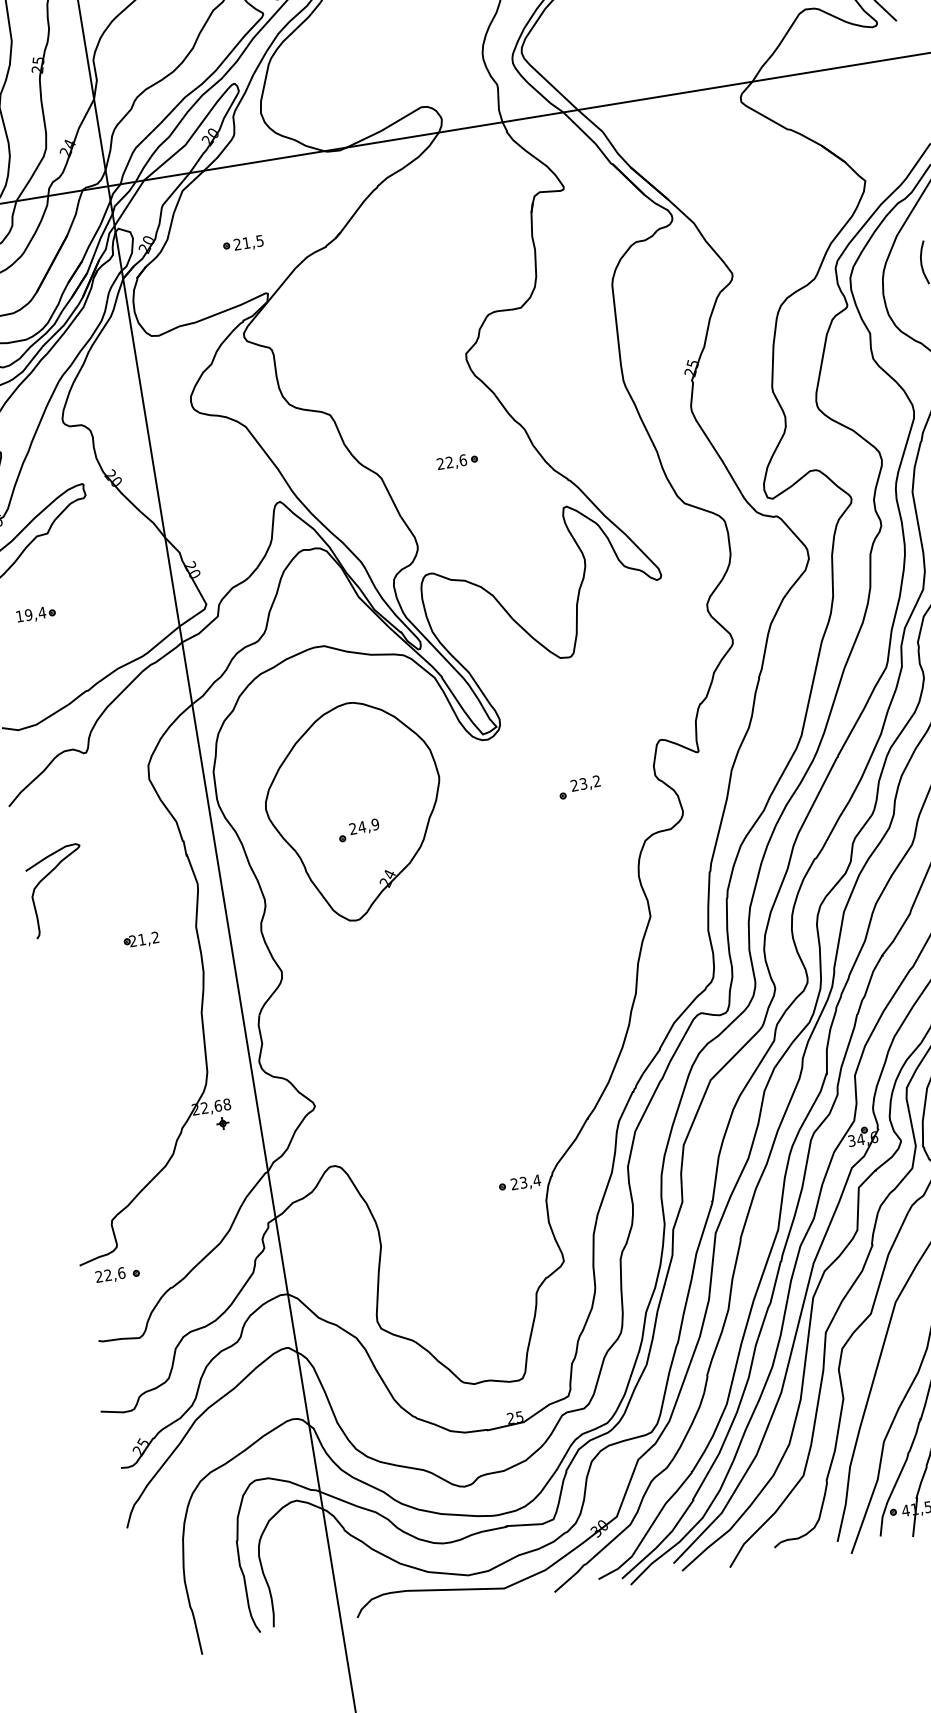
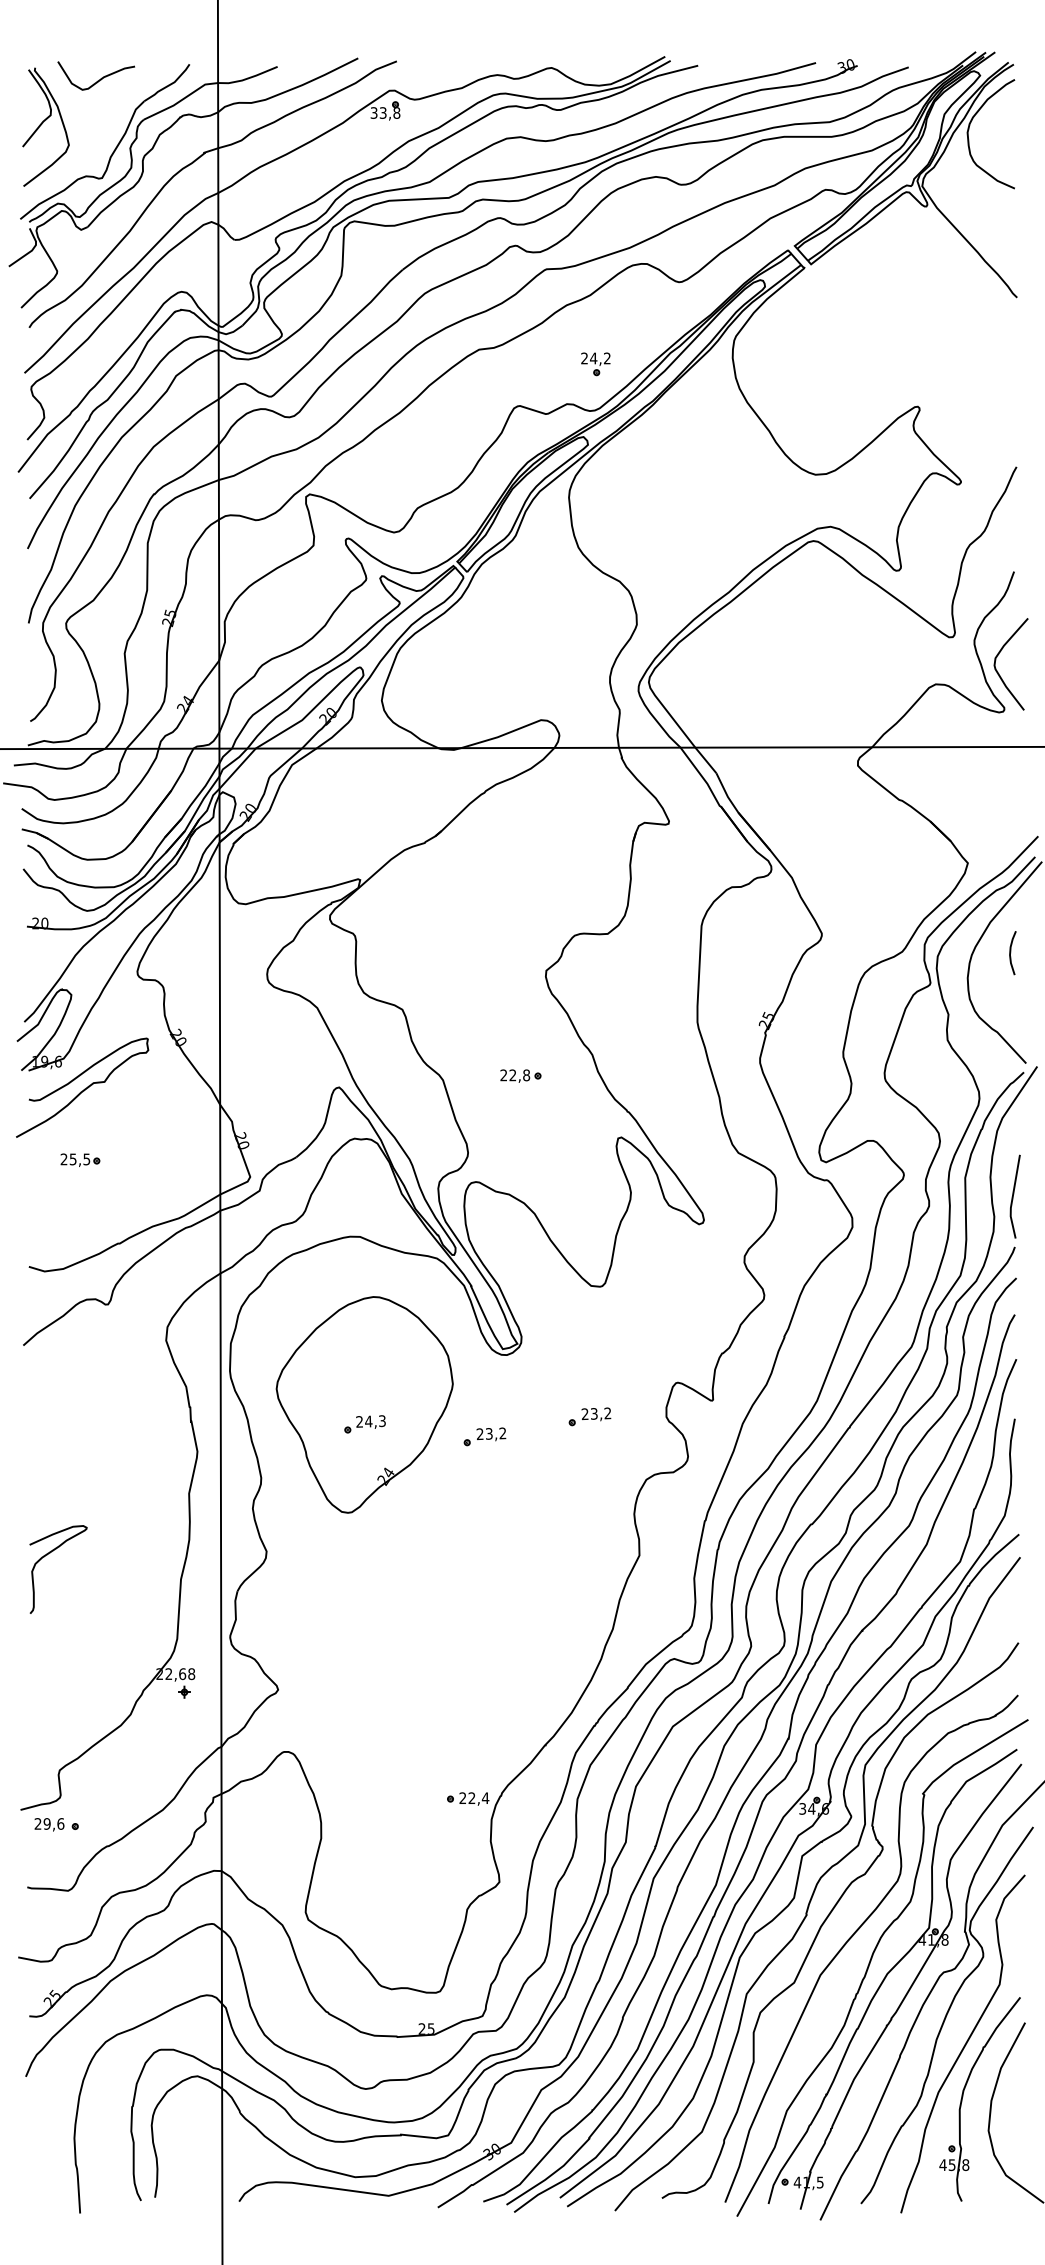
part: (243, 244) -> (343, 827), removed
text: (463, 460) -> (526, 1075), 22,6 -> 22,8
text: (31, 614) -> (75, 1159), 19,4 -> 25,5
part: (478, 823) -> (484, 1436), added
text: (374, 824) -> (381, 1420), 24,9 -> 24,3
curve: (45, 878) -> (47, 1555), moved
part: (140, 940) -> (132, 1498), removed
text: (523, 1183) -> (471, 1798), 23,4 -> 22,4
text: (107, 1274) -> (46, 1823), 22,6 -> 29,6

